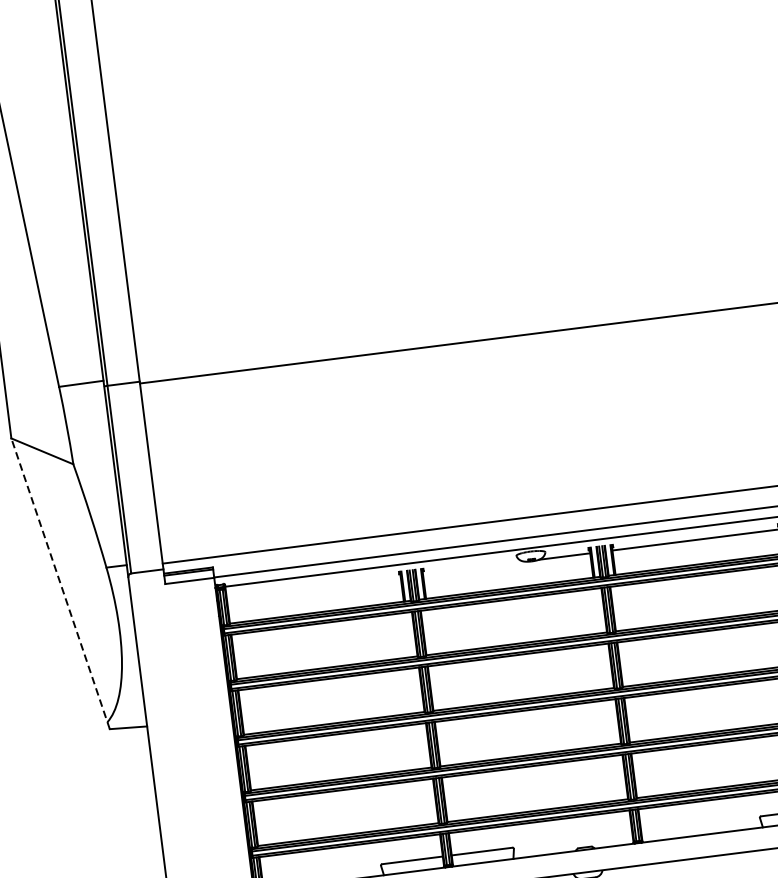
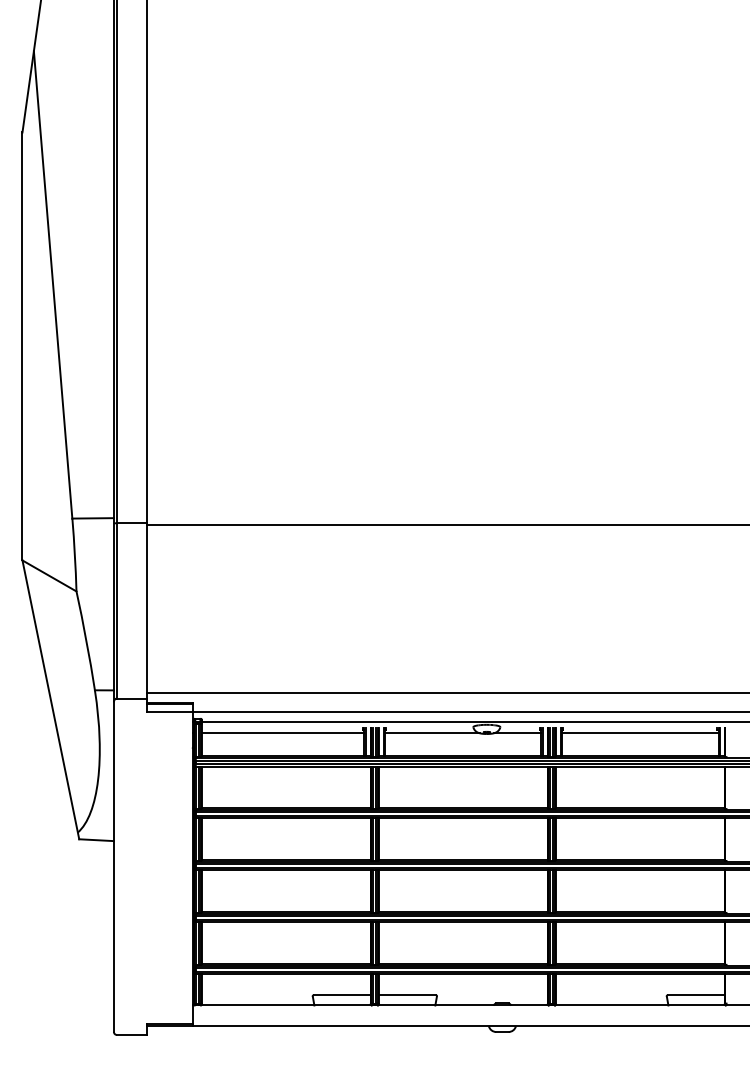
line: (473, 568) -> (432, 733), added
line: (60, 583) -> (50, 699), dashed -> solid
line: (314, 588) -> (283, 733), added

